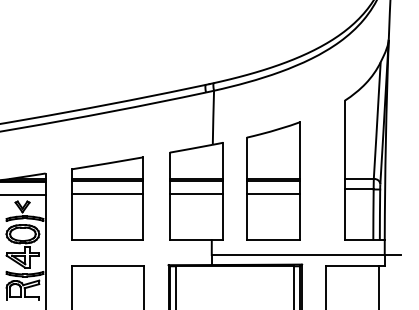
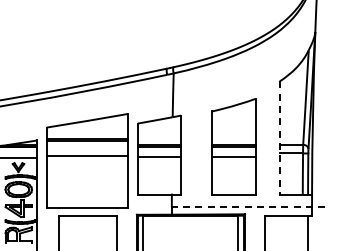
line: (344, 171) -> (279, 138), solid -> dashed
part: (273, 180) -> (233, 146), moved
part: (106, 198) -> (86, 160), size x1.4
line: (306, 254) -> (248, 206), solid -> dashed

